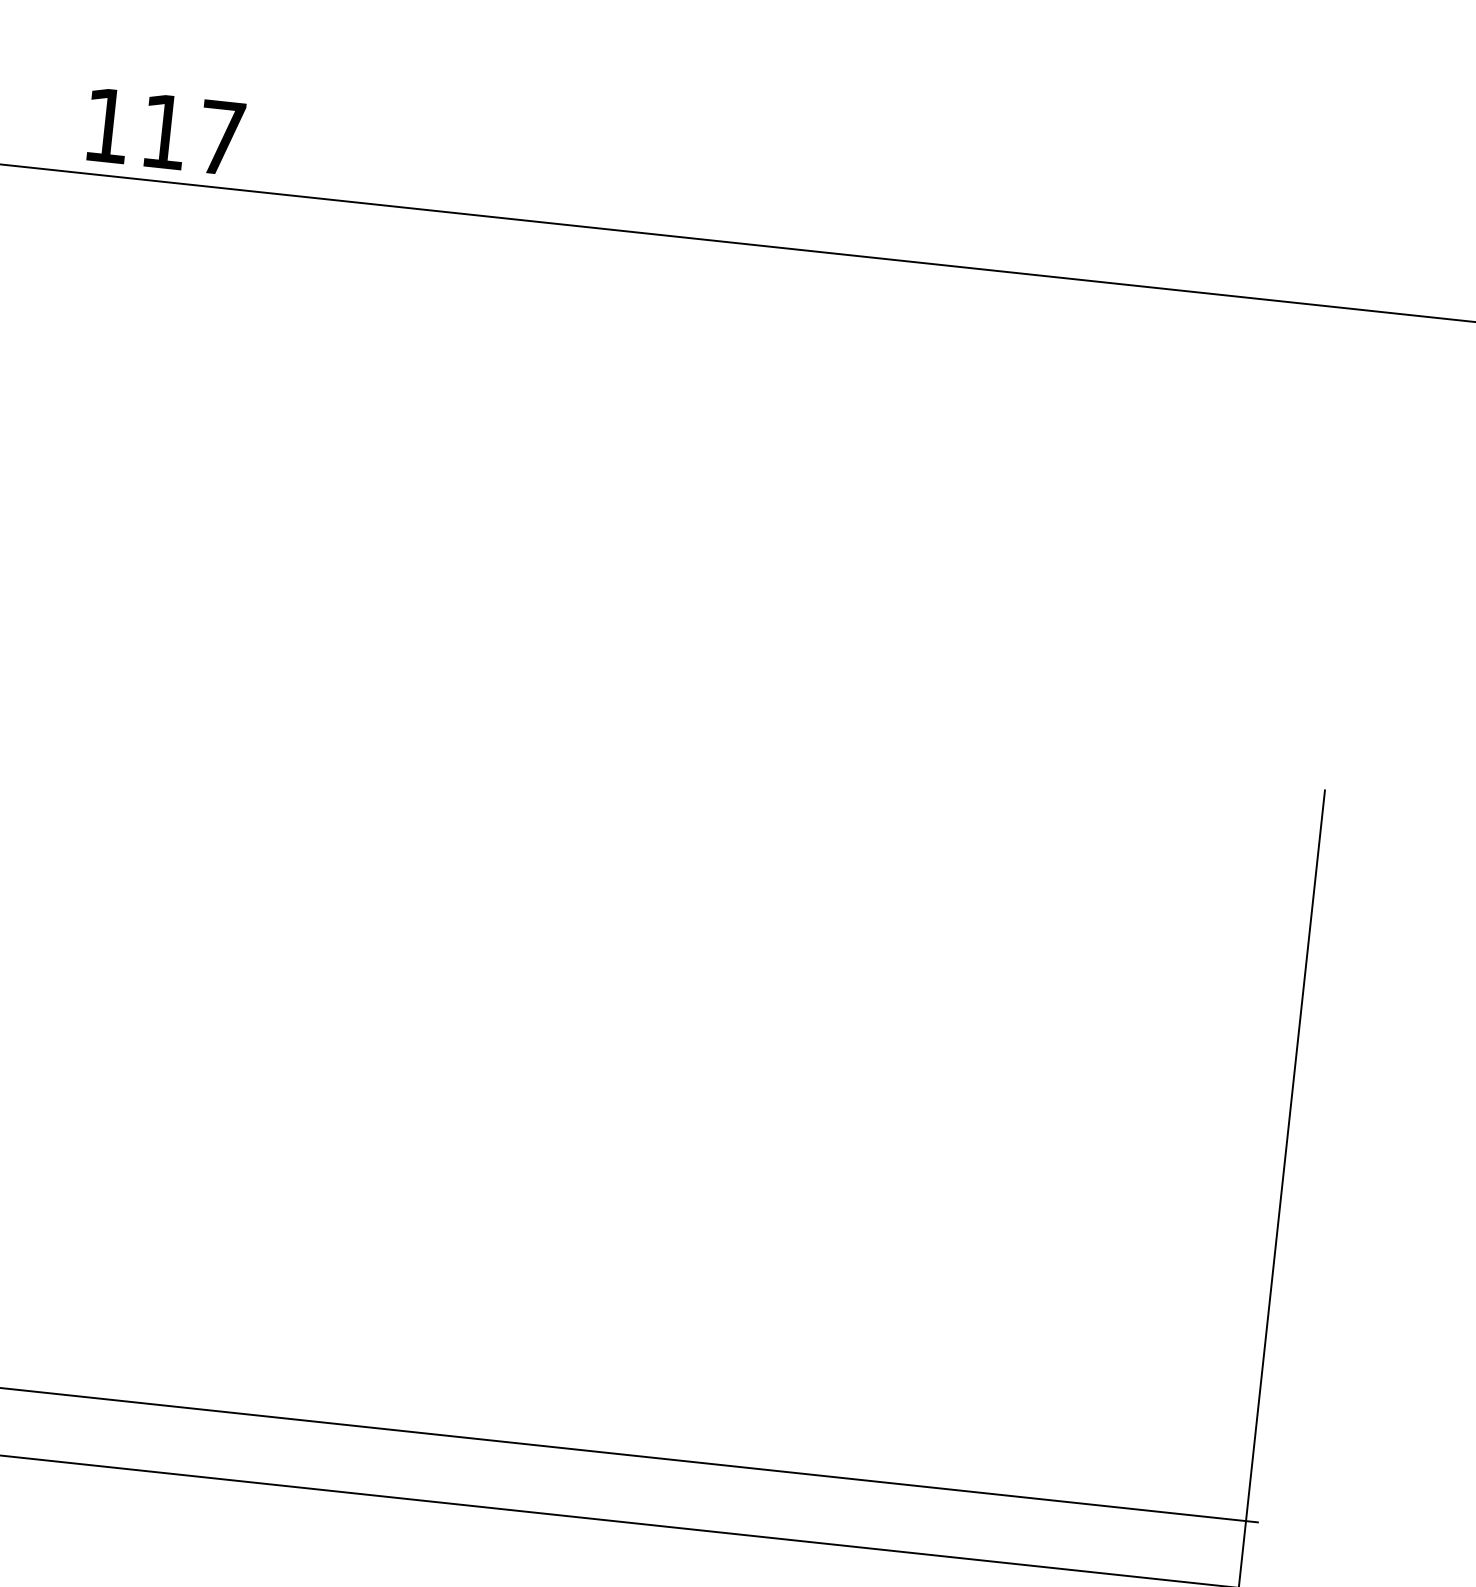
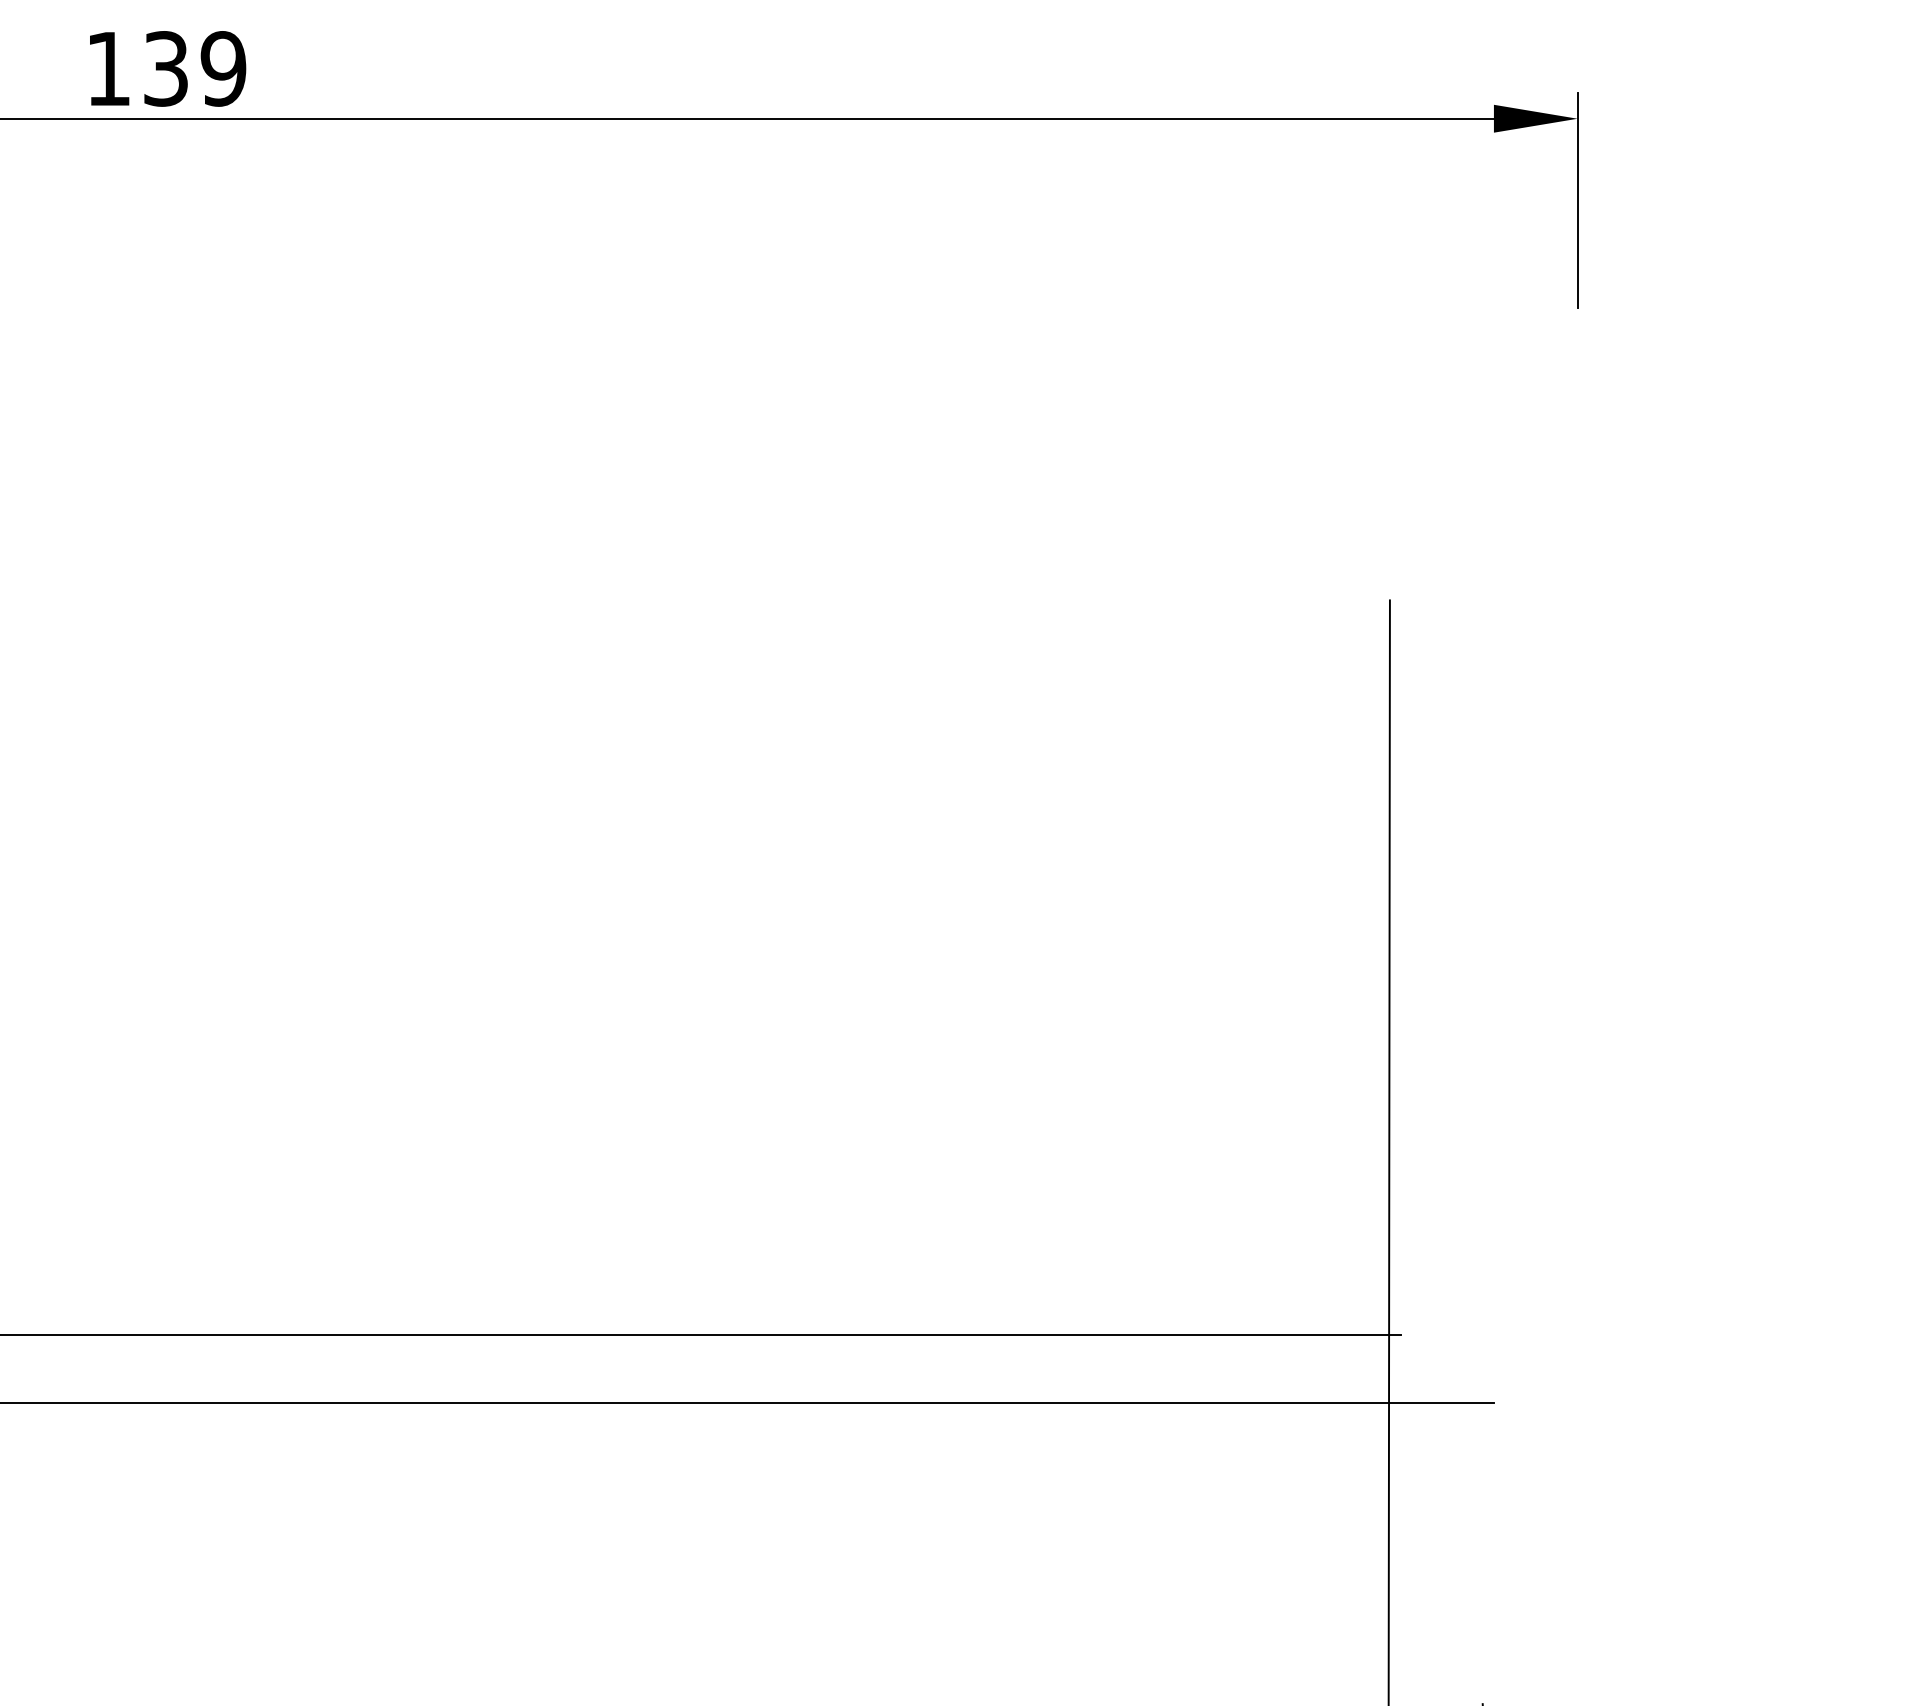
text: (193, 134) -> (195, 68), 117 -> 139

